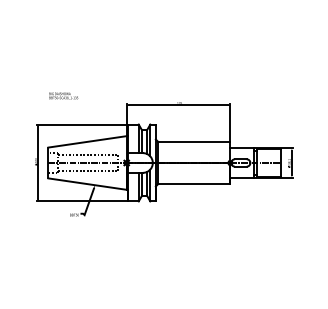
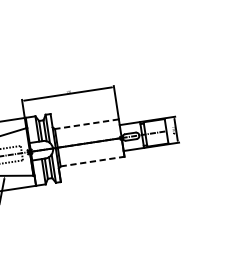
line: (193, 141) -> (86, 124), solid -> dashed
line: (194, 184) -> (92, 161), solid -> dashed

